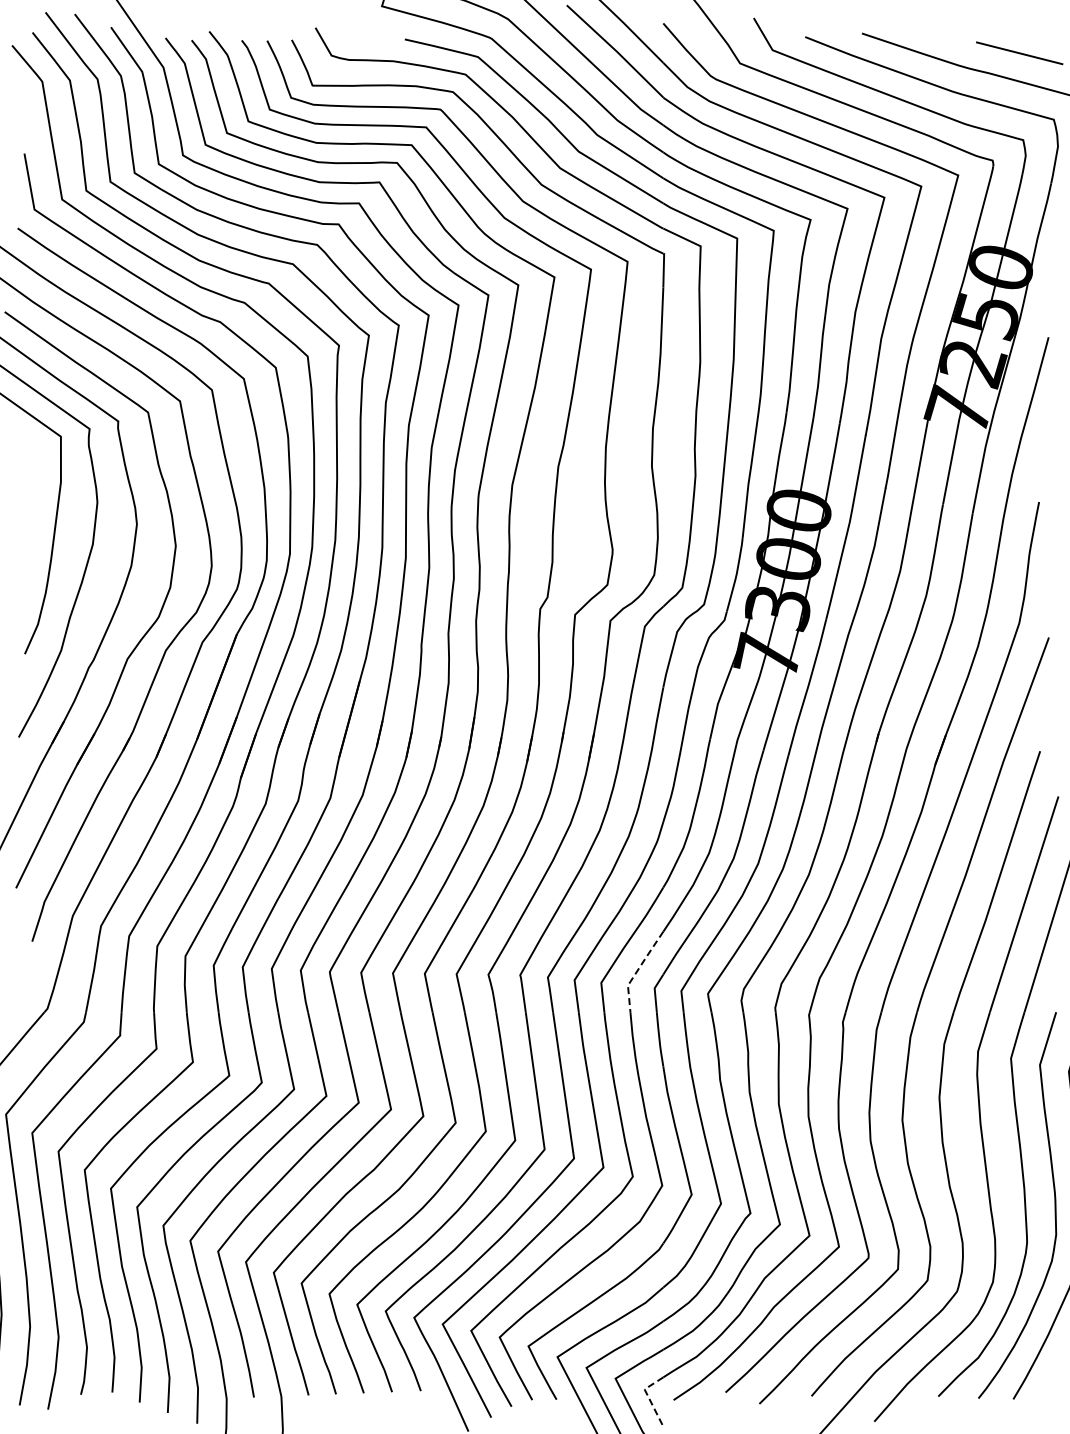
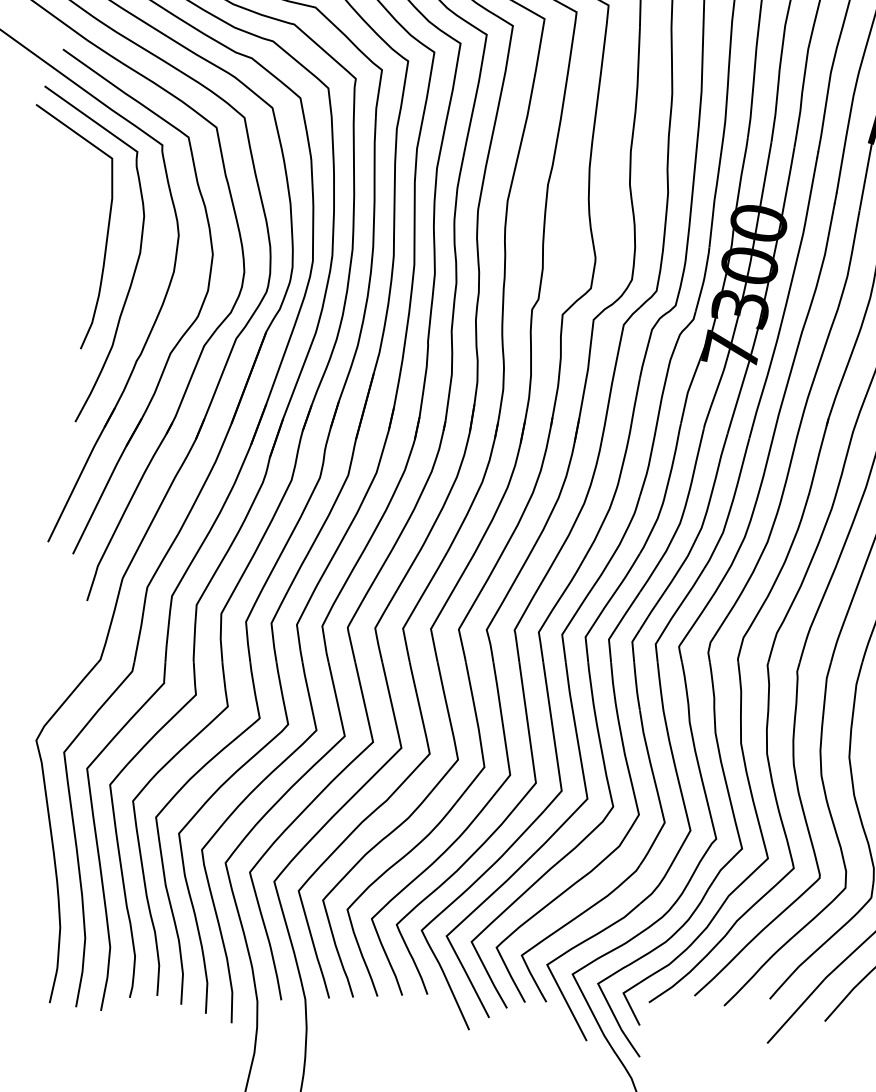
line: (638, 969) -> (618, 625), dashed -> solid
line: (649, 1398) -> (627, 1001), dashed -> solid

